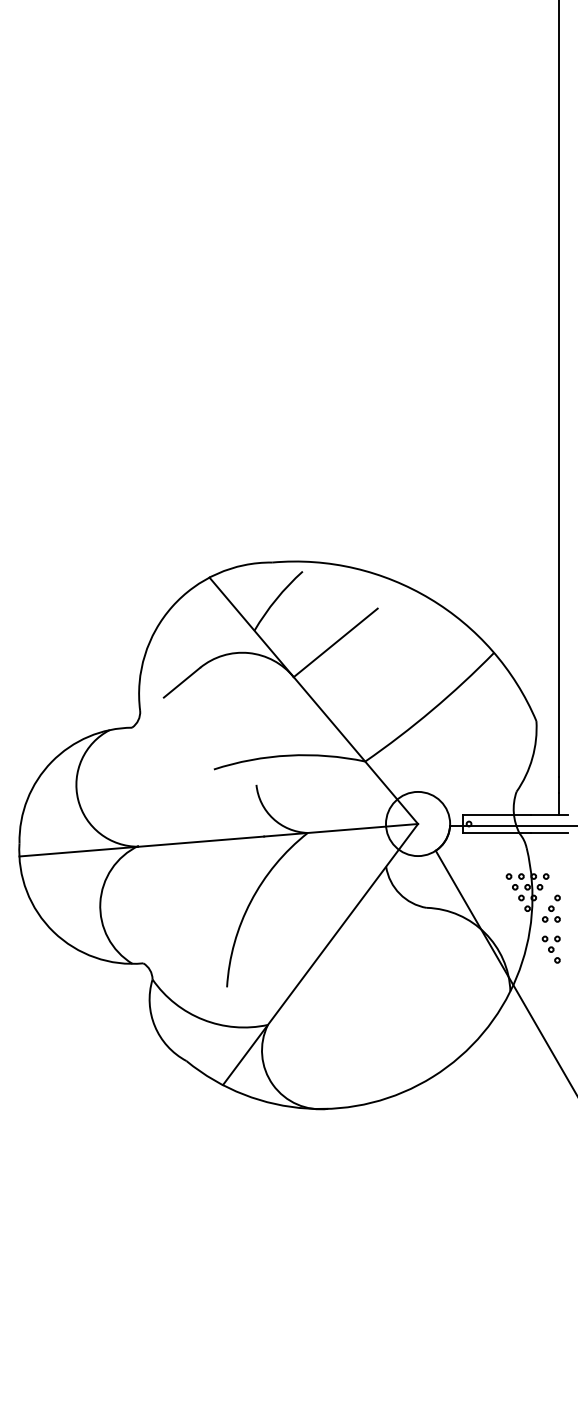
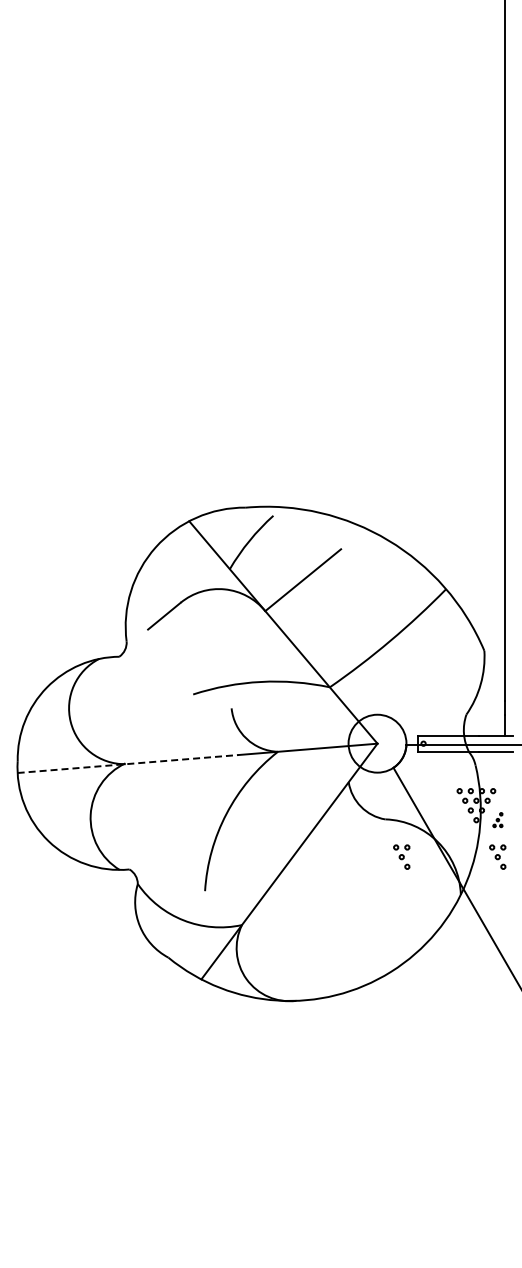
line: (142, 847) -> (128, 764), solid -> dashed
part: (550, 907) -> (497, 819), size x0.6
part: (444, 948) -> (401, 856), added

